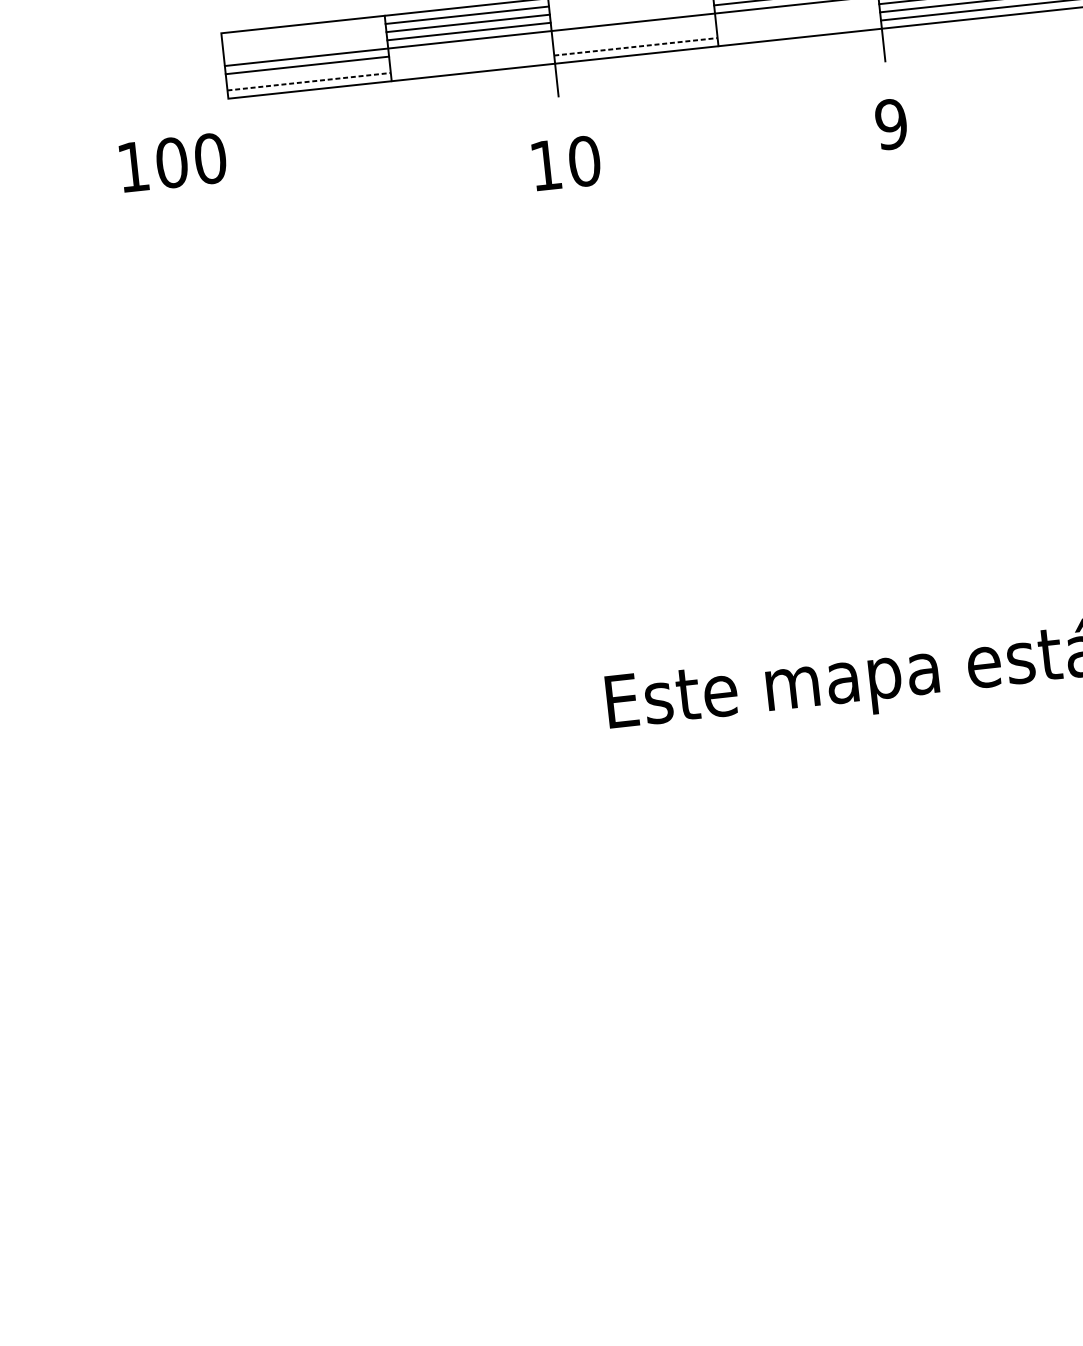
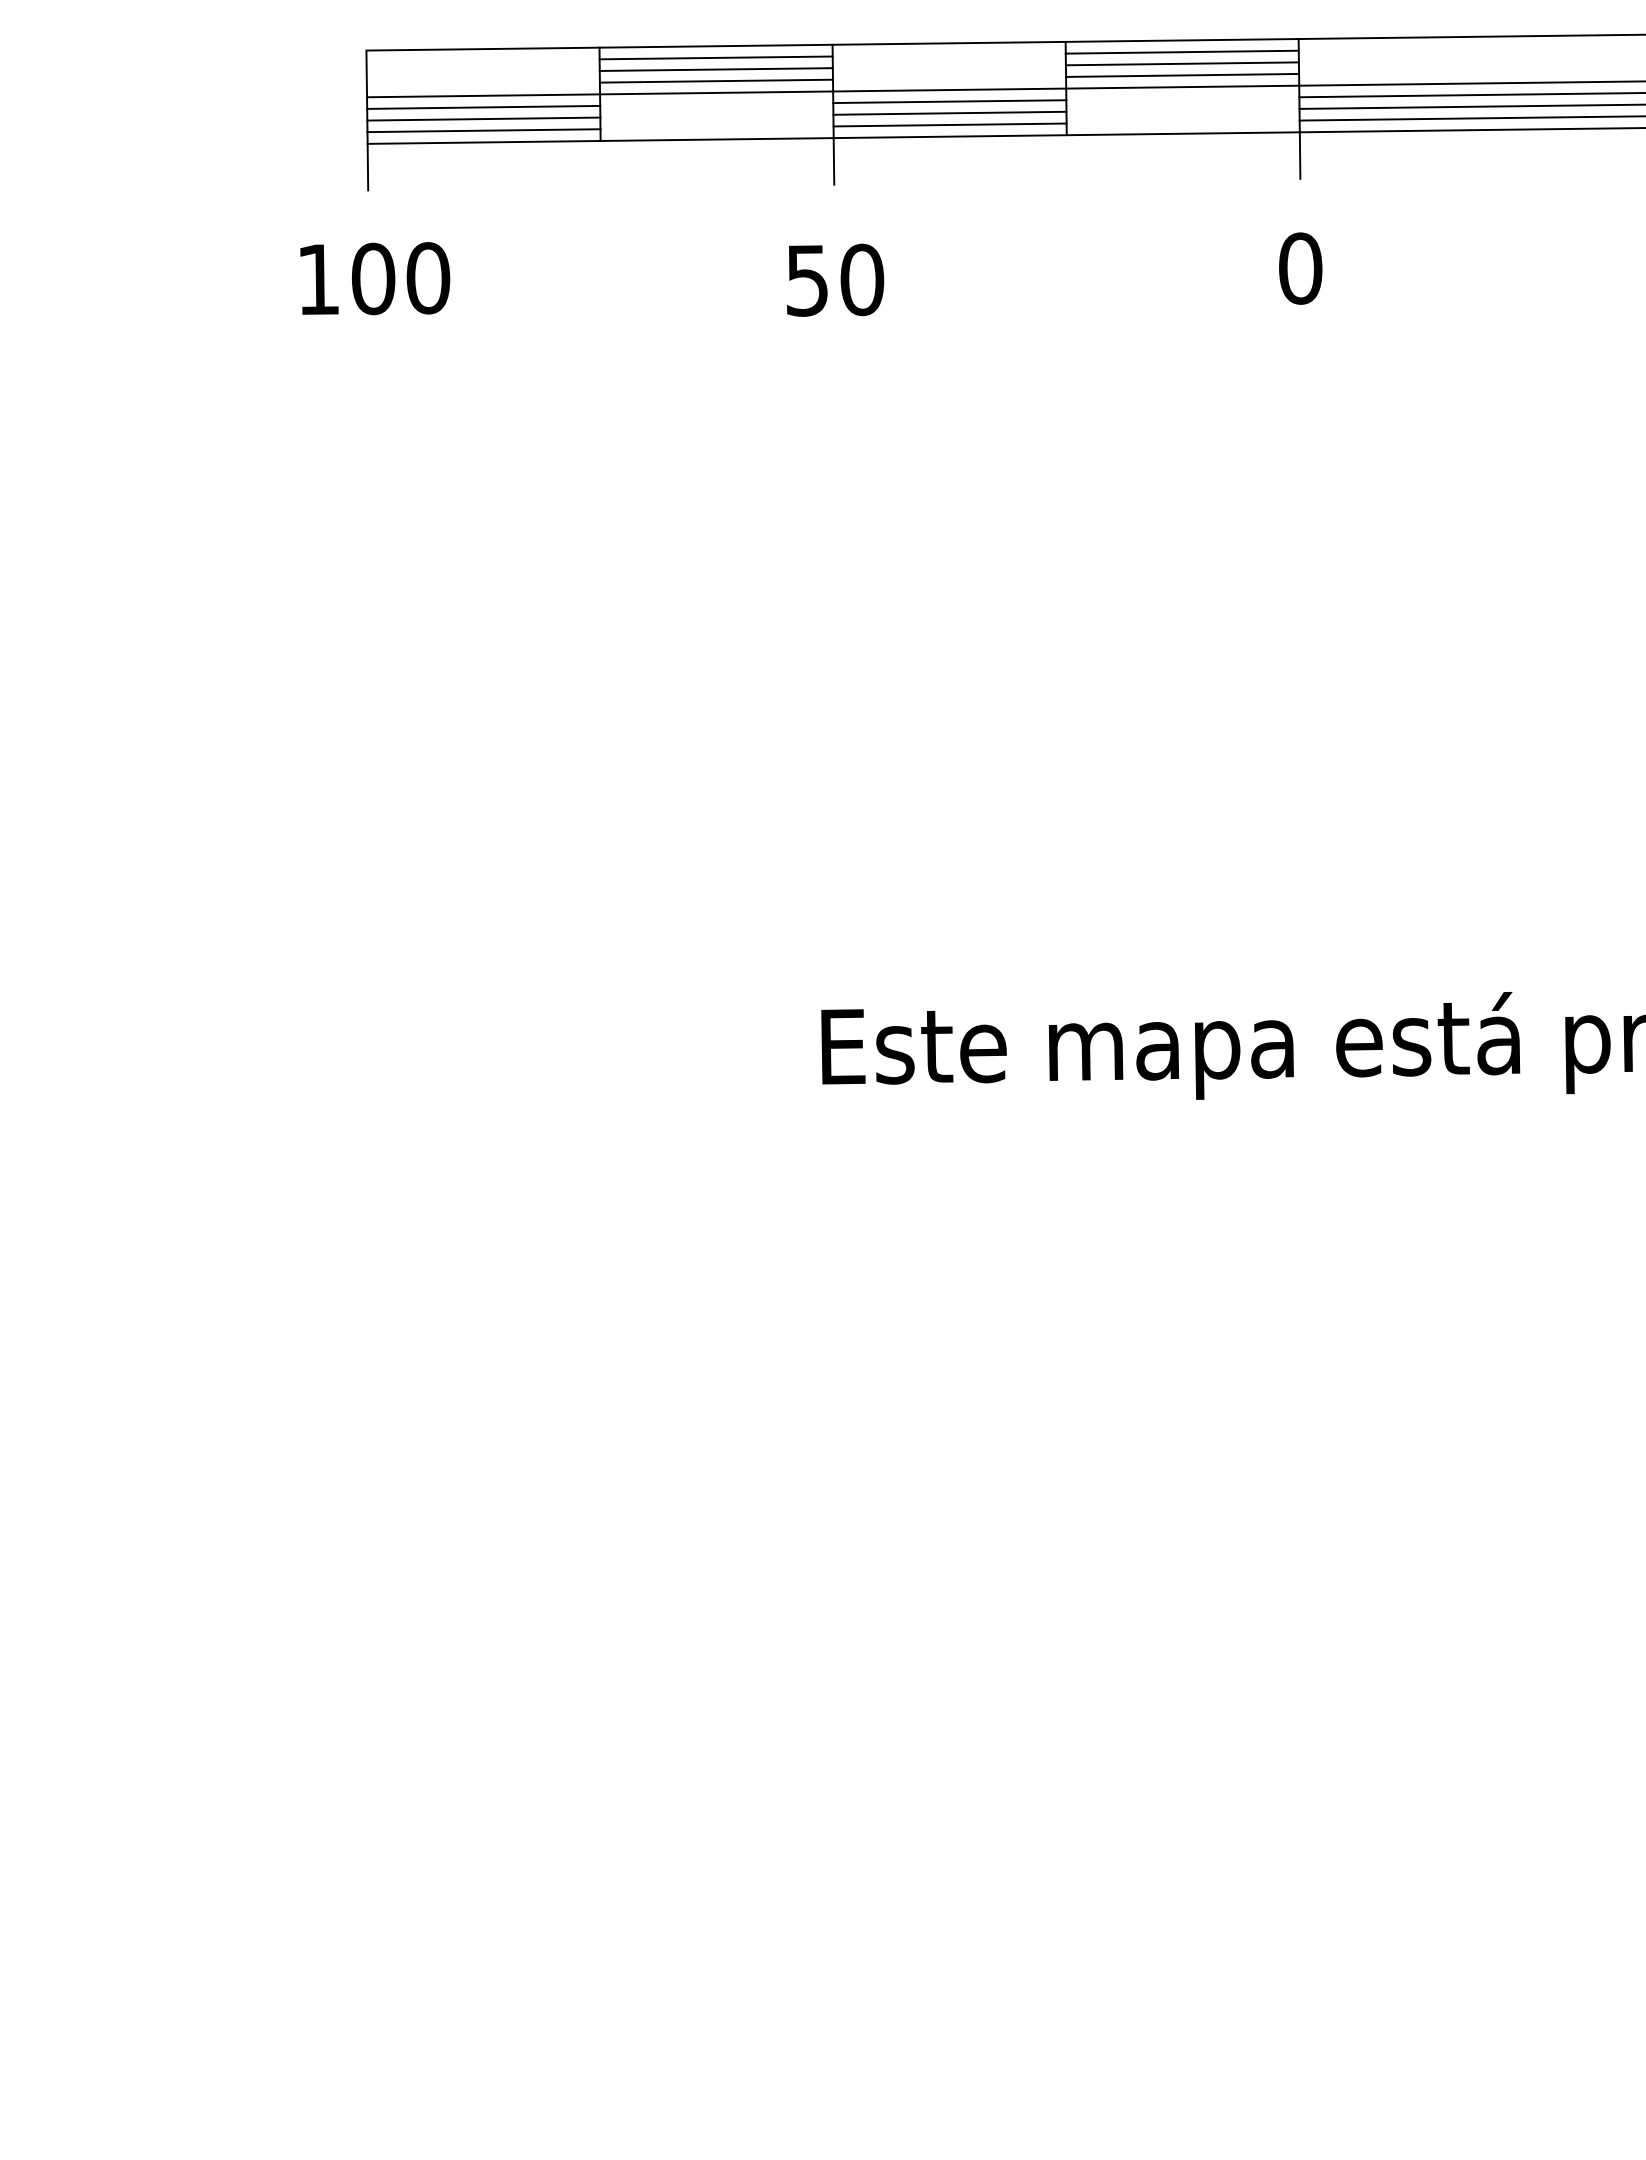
line: (633, 30) -> (949, 101), added
line: (634, 38) -> (949, 112), added
line: (636, 46) -> (950, 124), dashed -> solid
line: (308, 73) -> (483, 118), added
line: (308, 81) -> (483, 130), dashed -> solid
line: (229, 114) -> (367, 166), added
text: (891, 124) -> (1300, 268), 9 -> 0
text: (173, 162) -> (375, 278), moved
text: (546, 165) -> (807, 280), 10 -> 50

